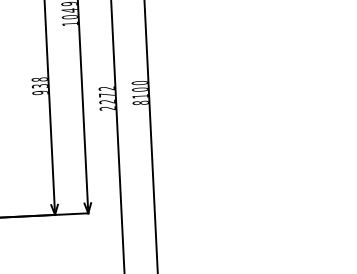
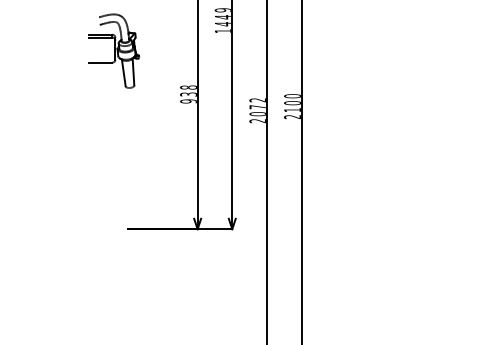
text: (69, 17) -> (222, 24), 0 -> 4
text: (107, 102) -> (257, 114), 2 -> 0
text: (140, 103) -> (292, 117), 8 -> 2

